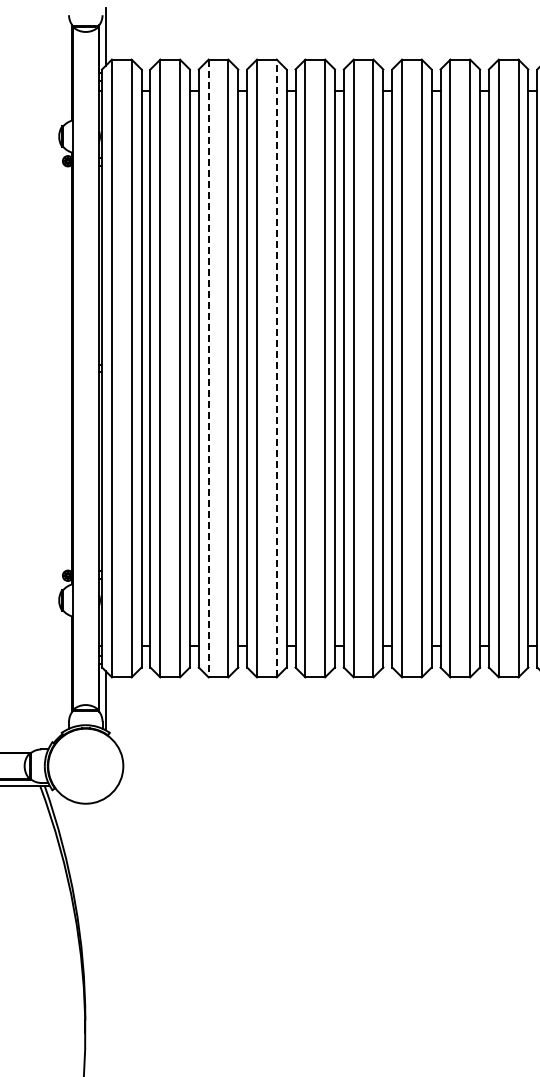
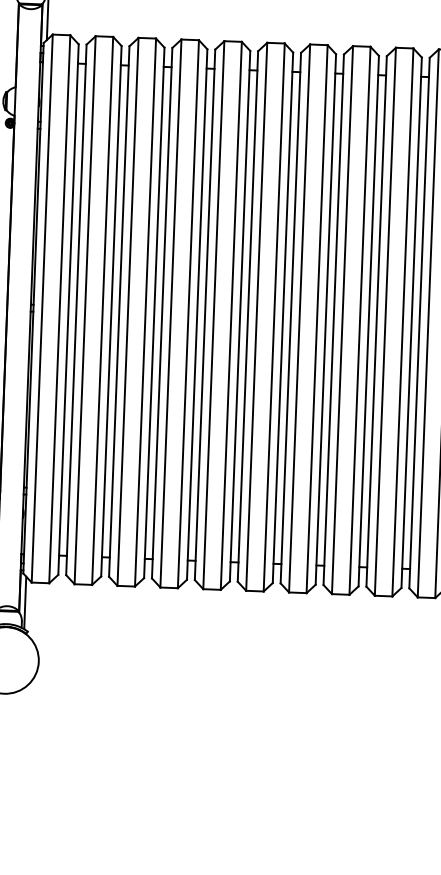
line: (208, 368) -> (127, 311), dashed -> solid
line: (276, 368) -> (188, 314), dashed -> solid

